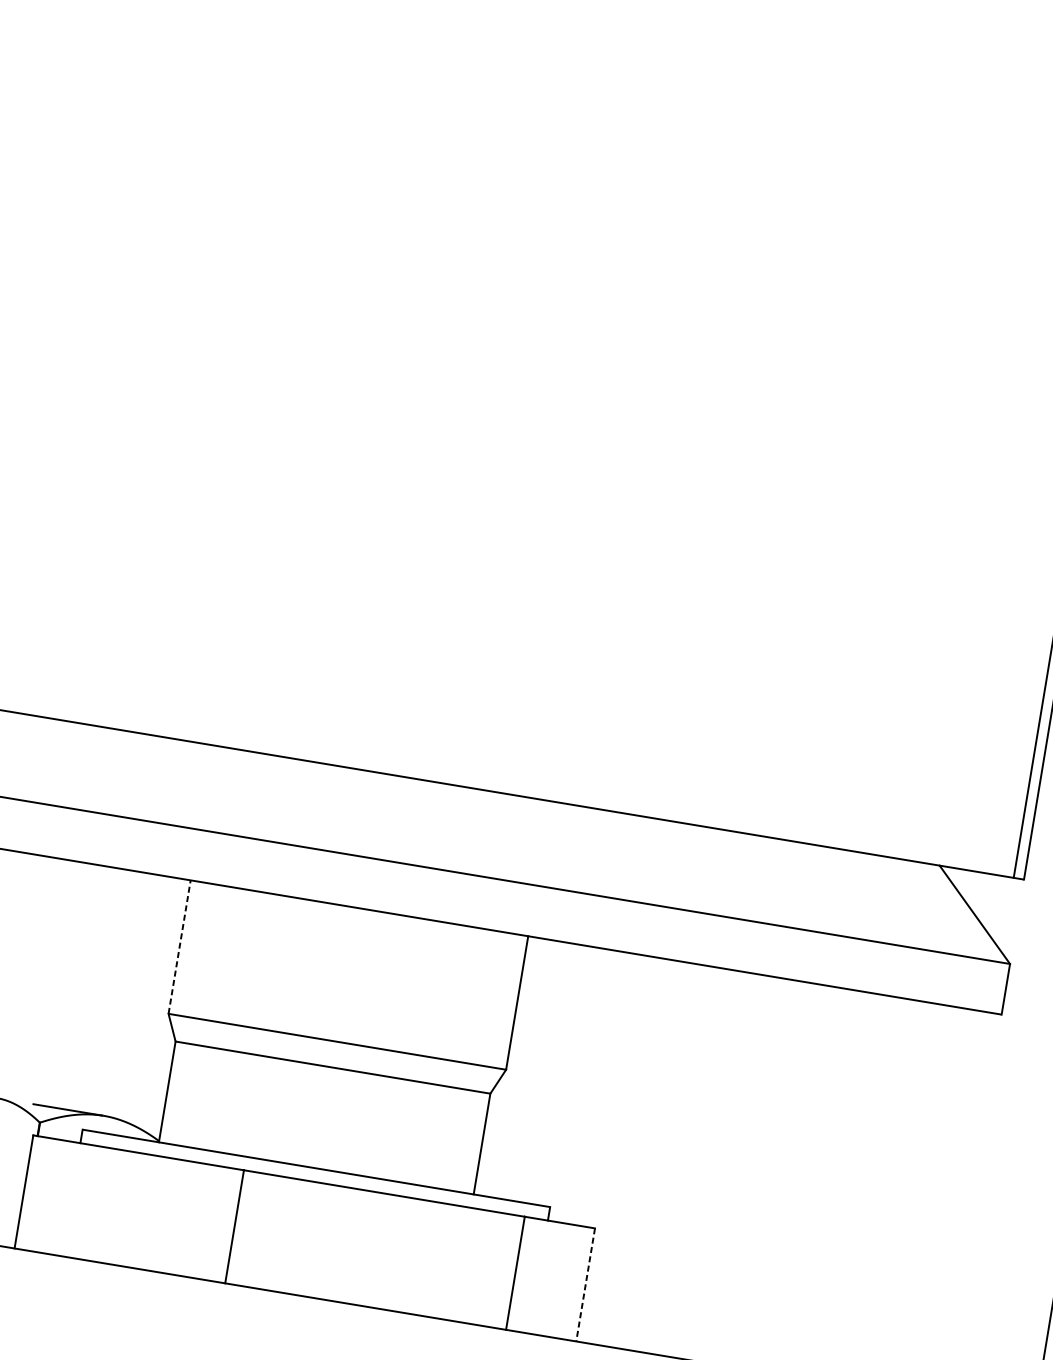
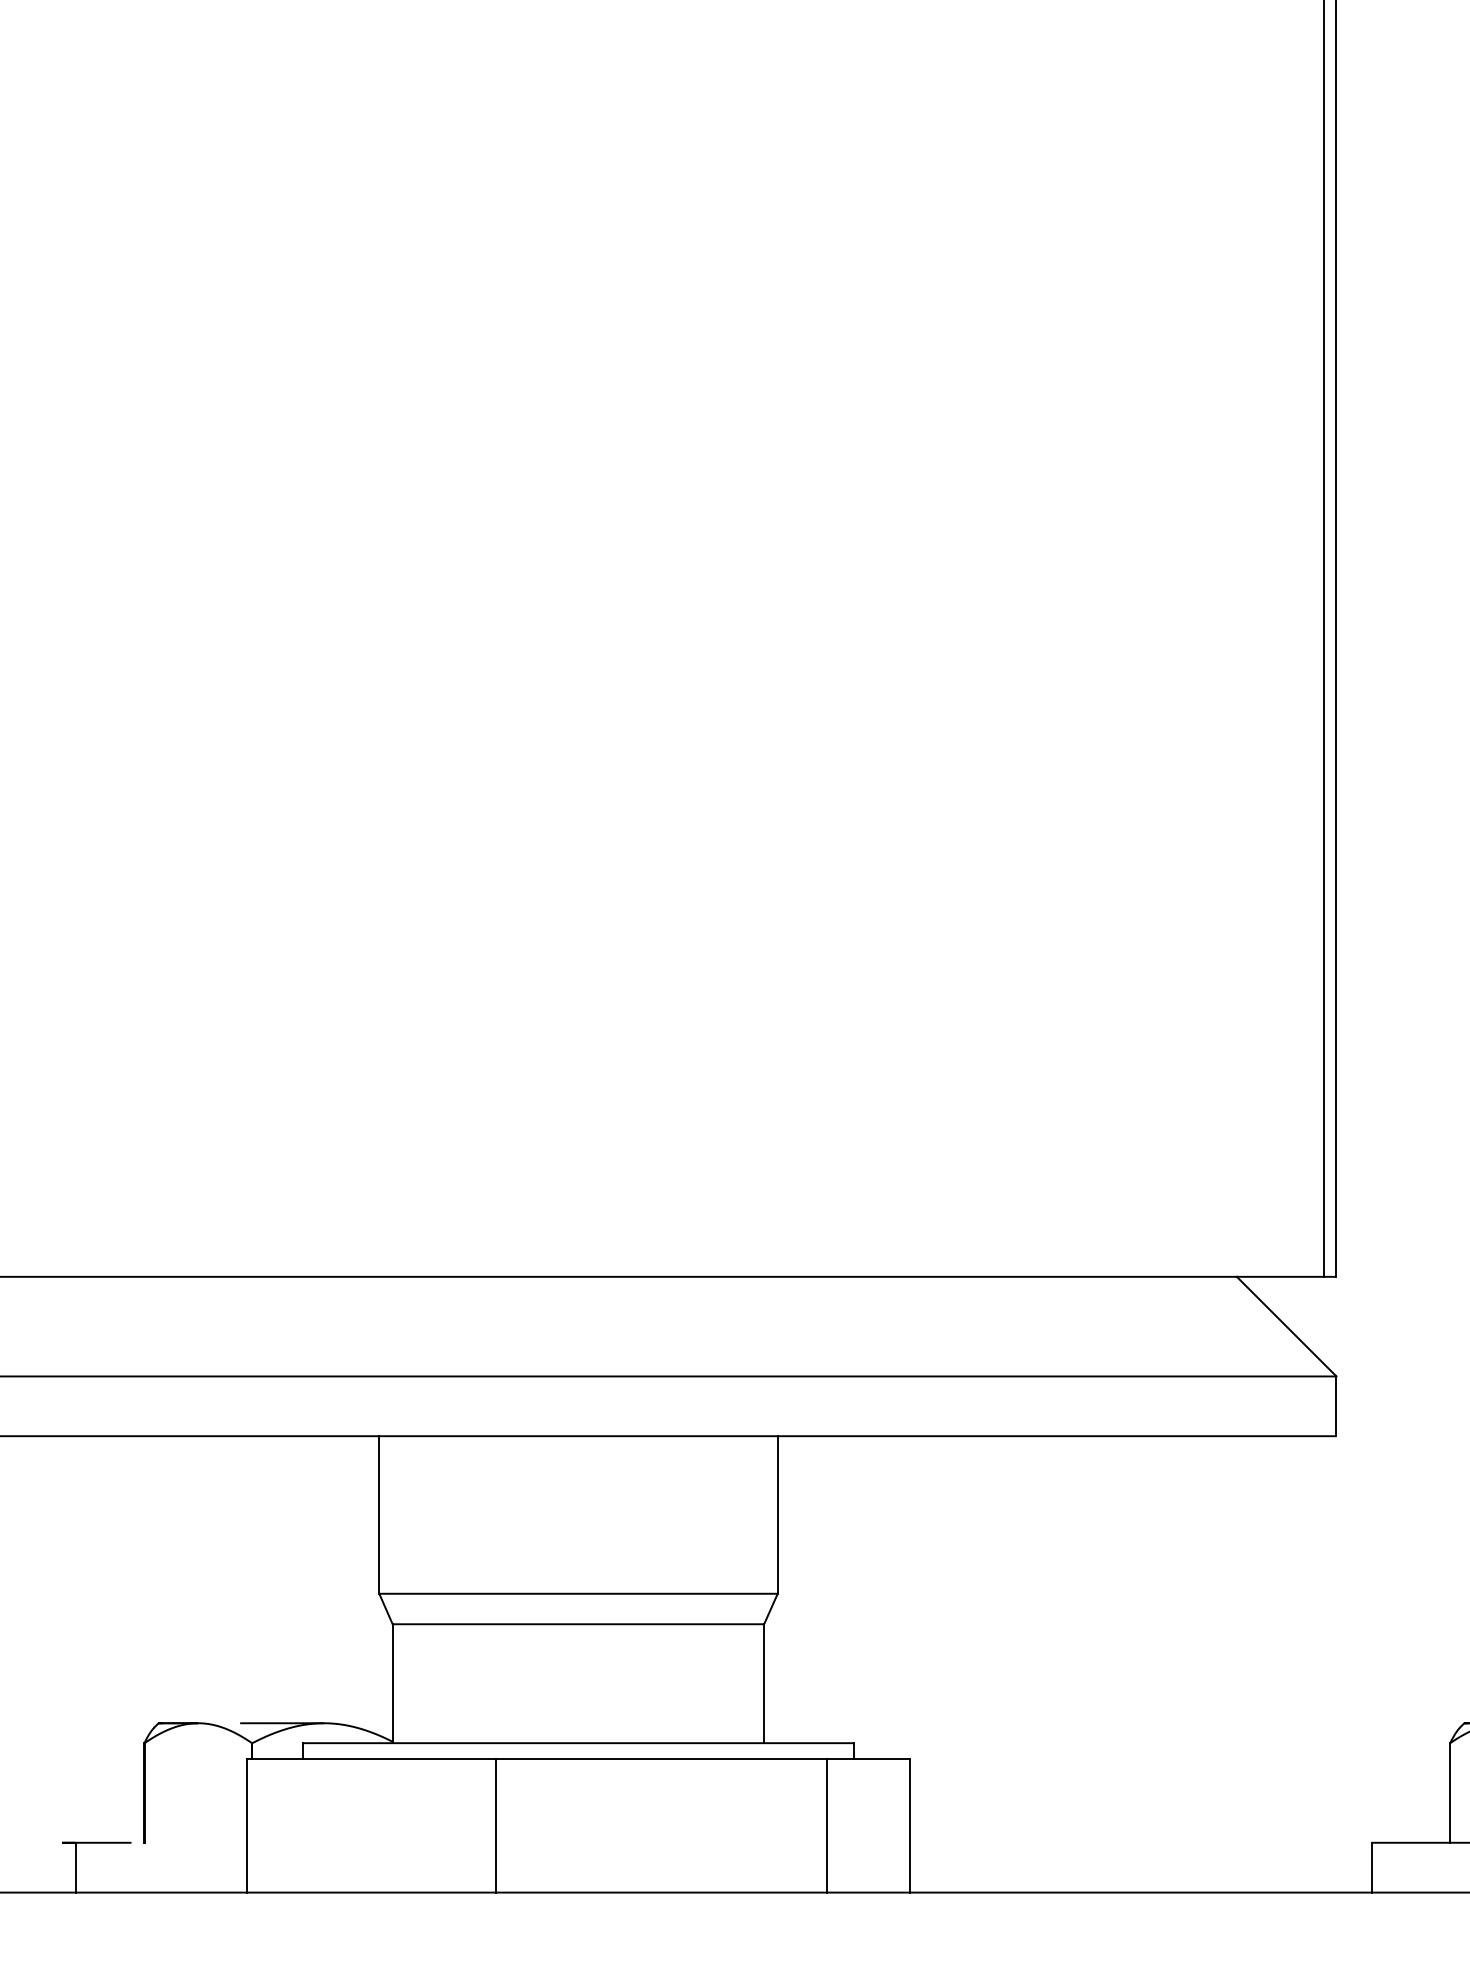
line: (179, 946) -> (379, 1514), dashed -> solid
line: (585, 1284) -> (909, 1825), dashed -> solid

